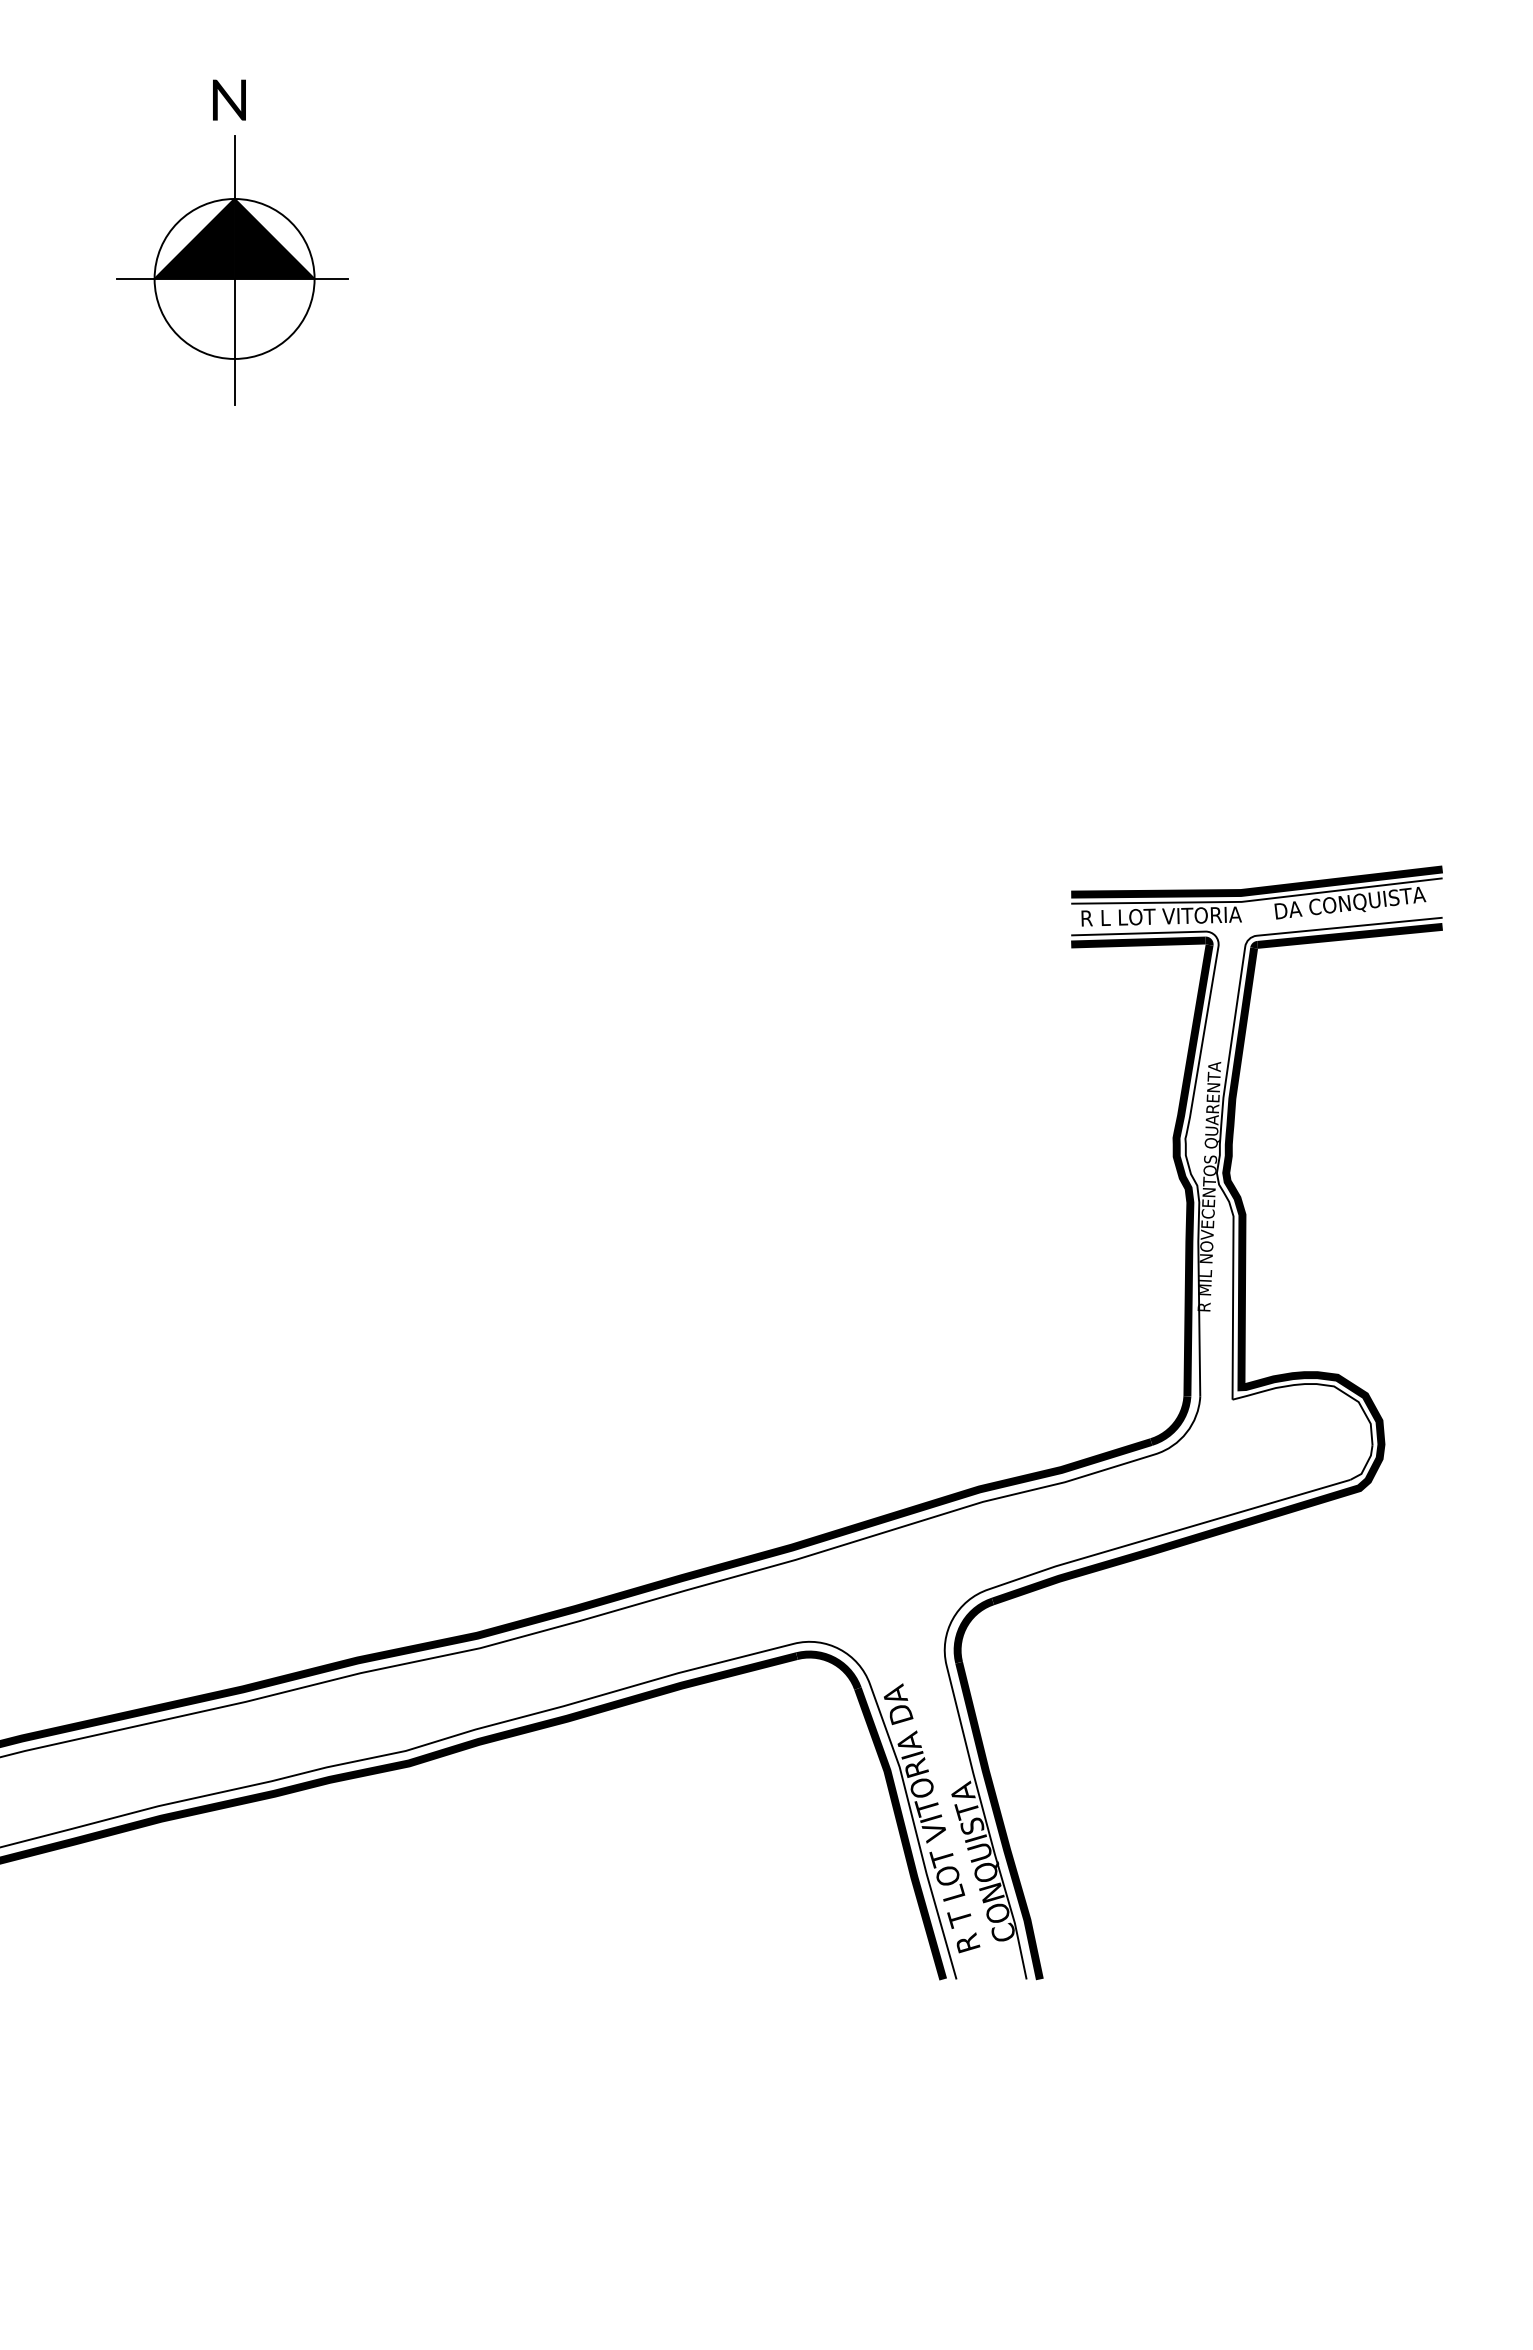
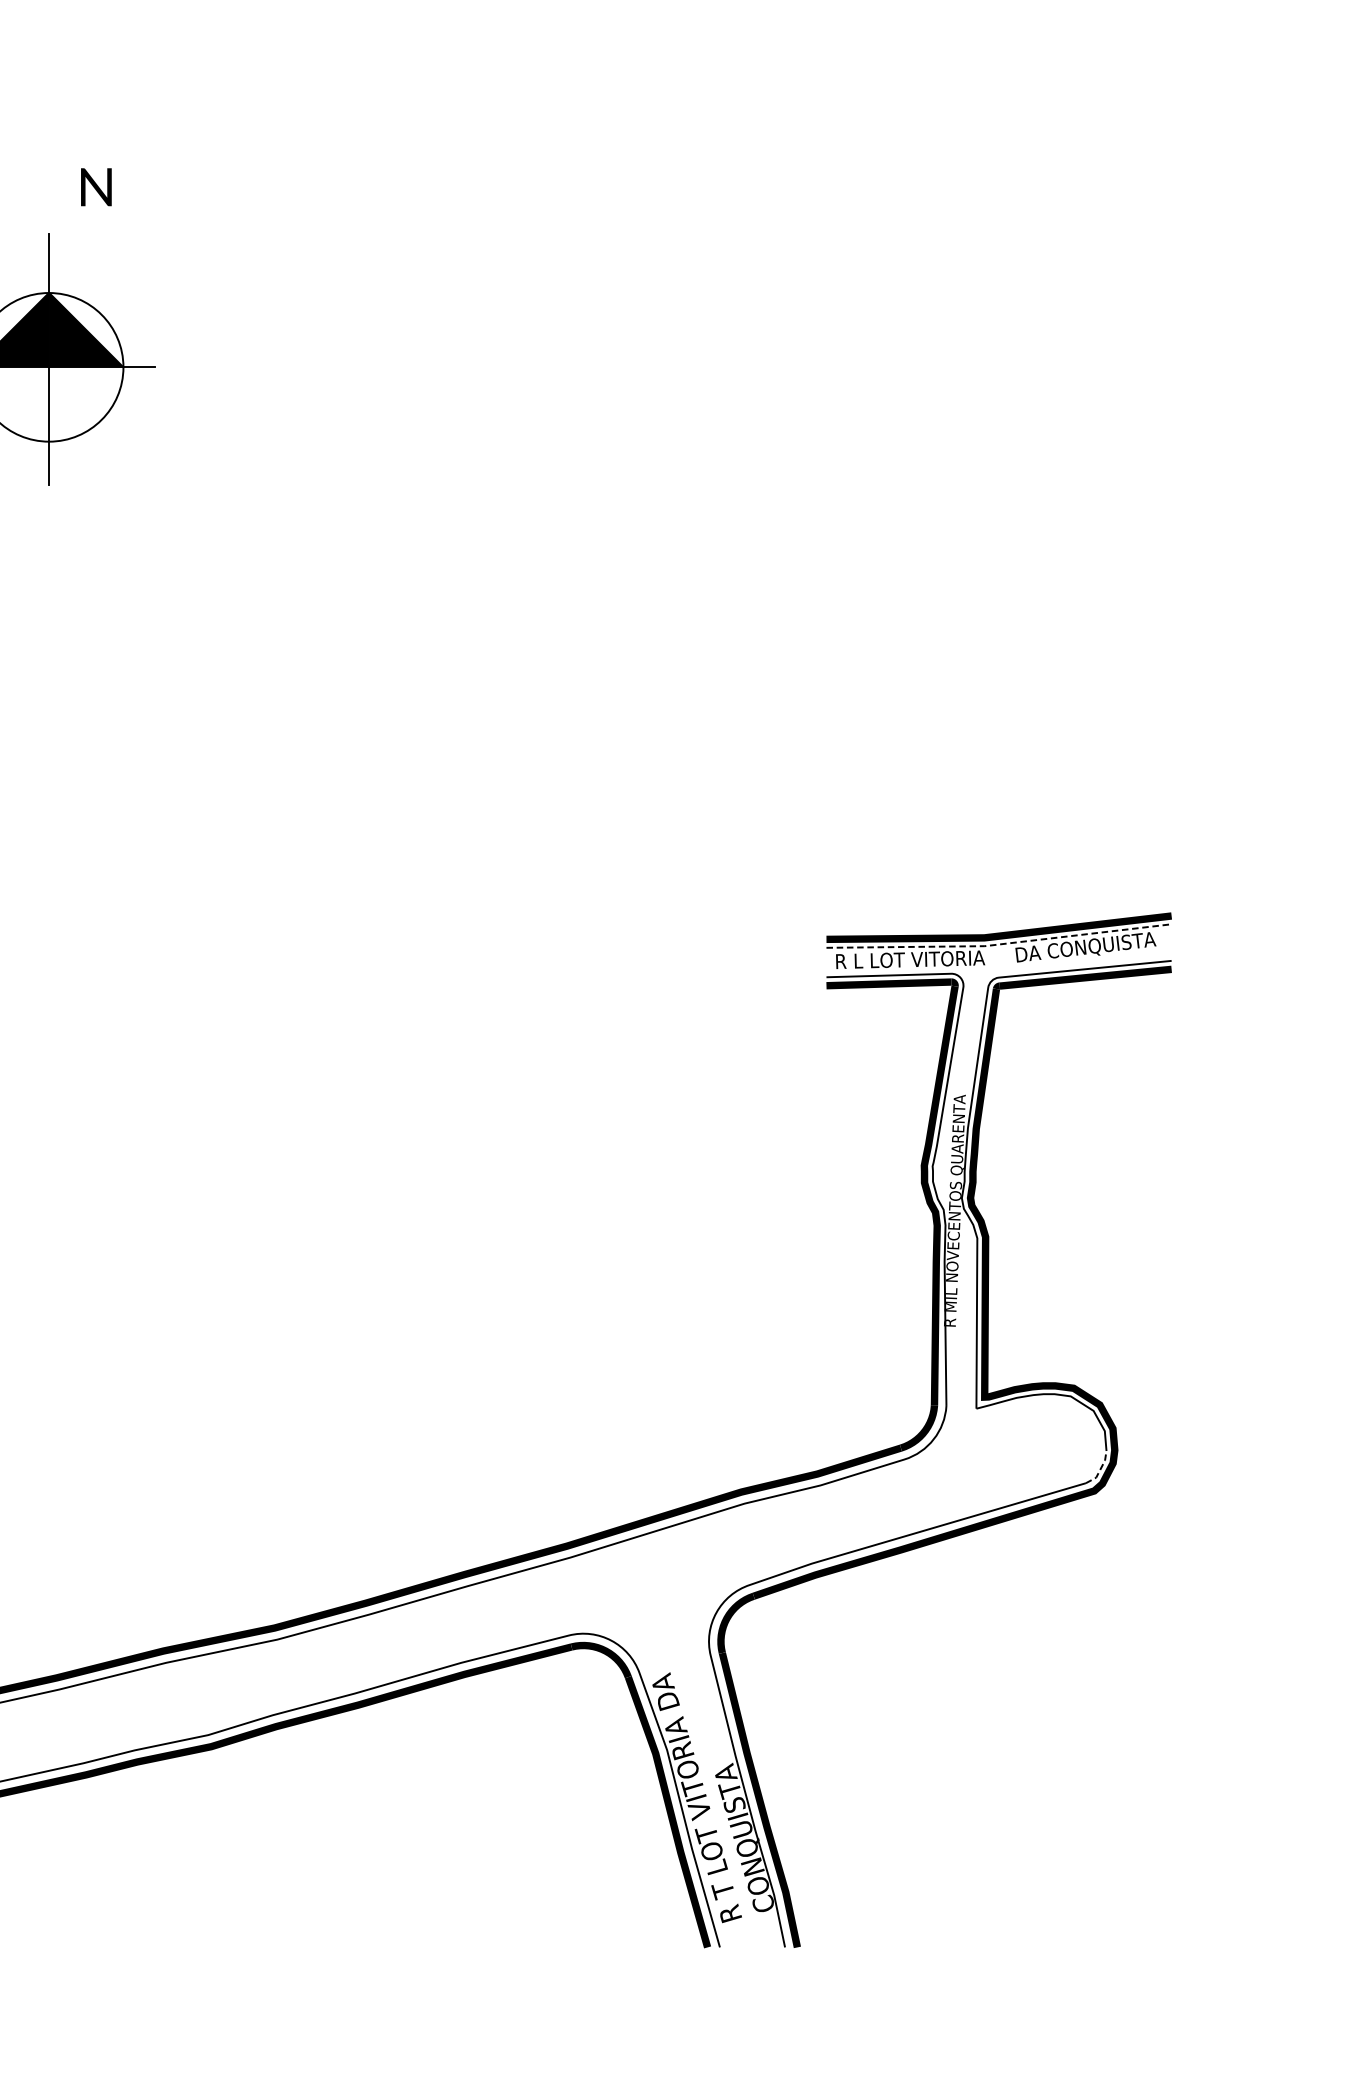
text: (229, 99) -> (96, 186), moved
line: (1257, 900) -> (999, 944), solid -> dashed
line: (1365, 1465) -> (1099, 1469), solid -> dashed

